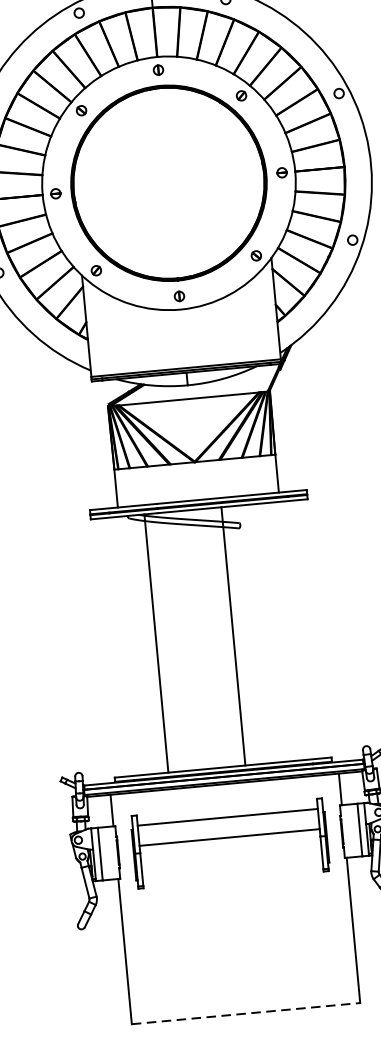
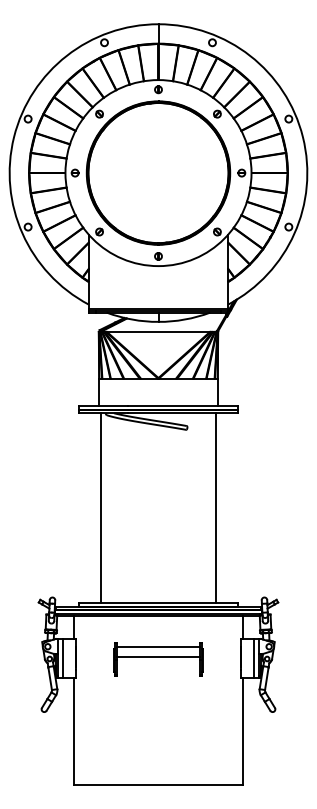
line: (232, 636) -> (215, 508), moved
line: (156, 643) -> (101, 508), moved
part: (230, 843) -> (158, 659), size x0.62
line: (247, 1013) -> (159, 784), dashed -> solid

